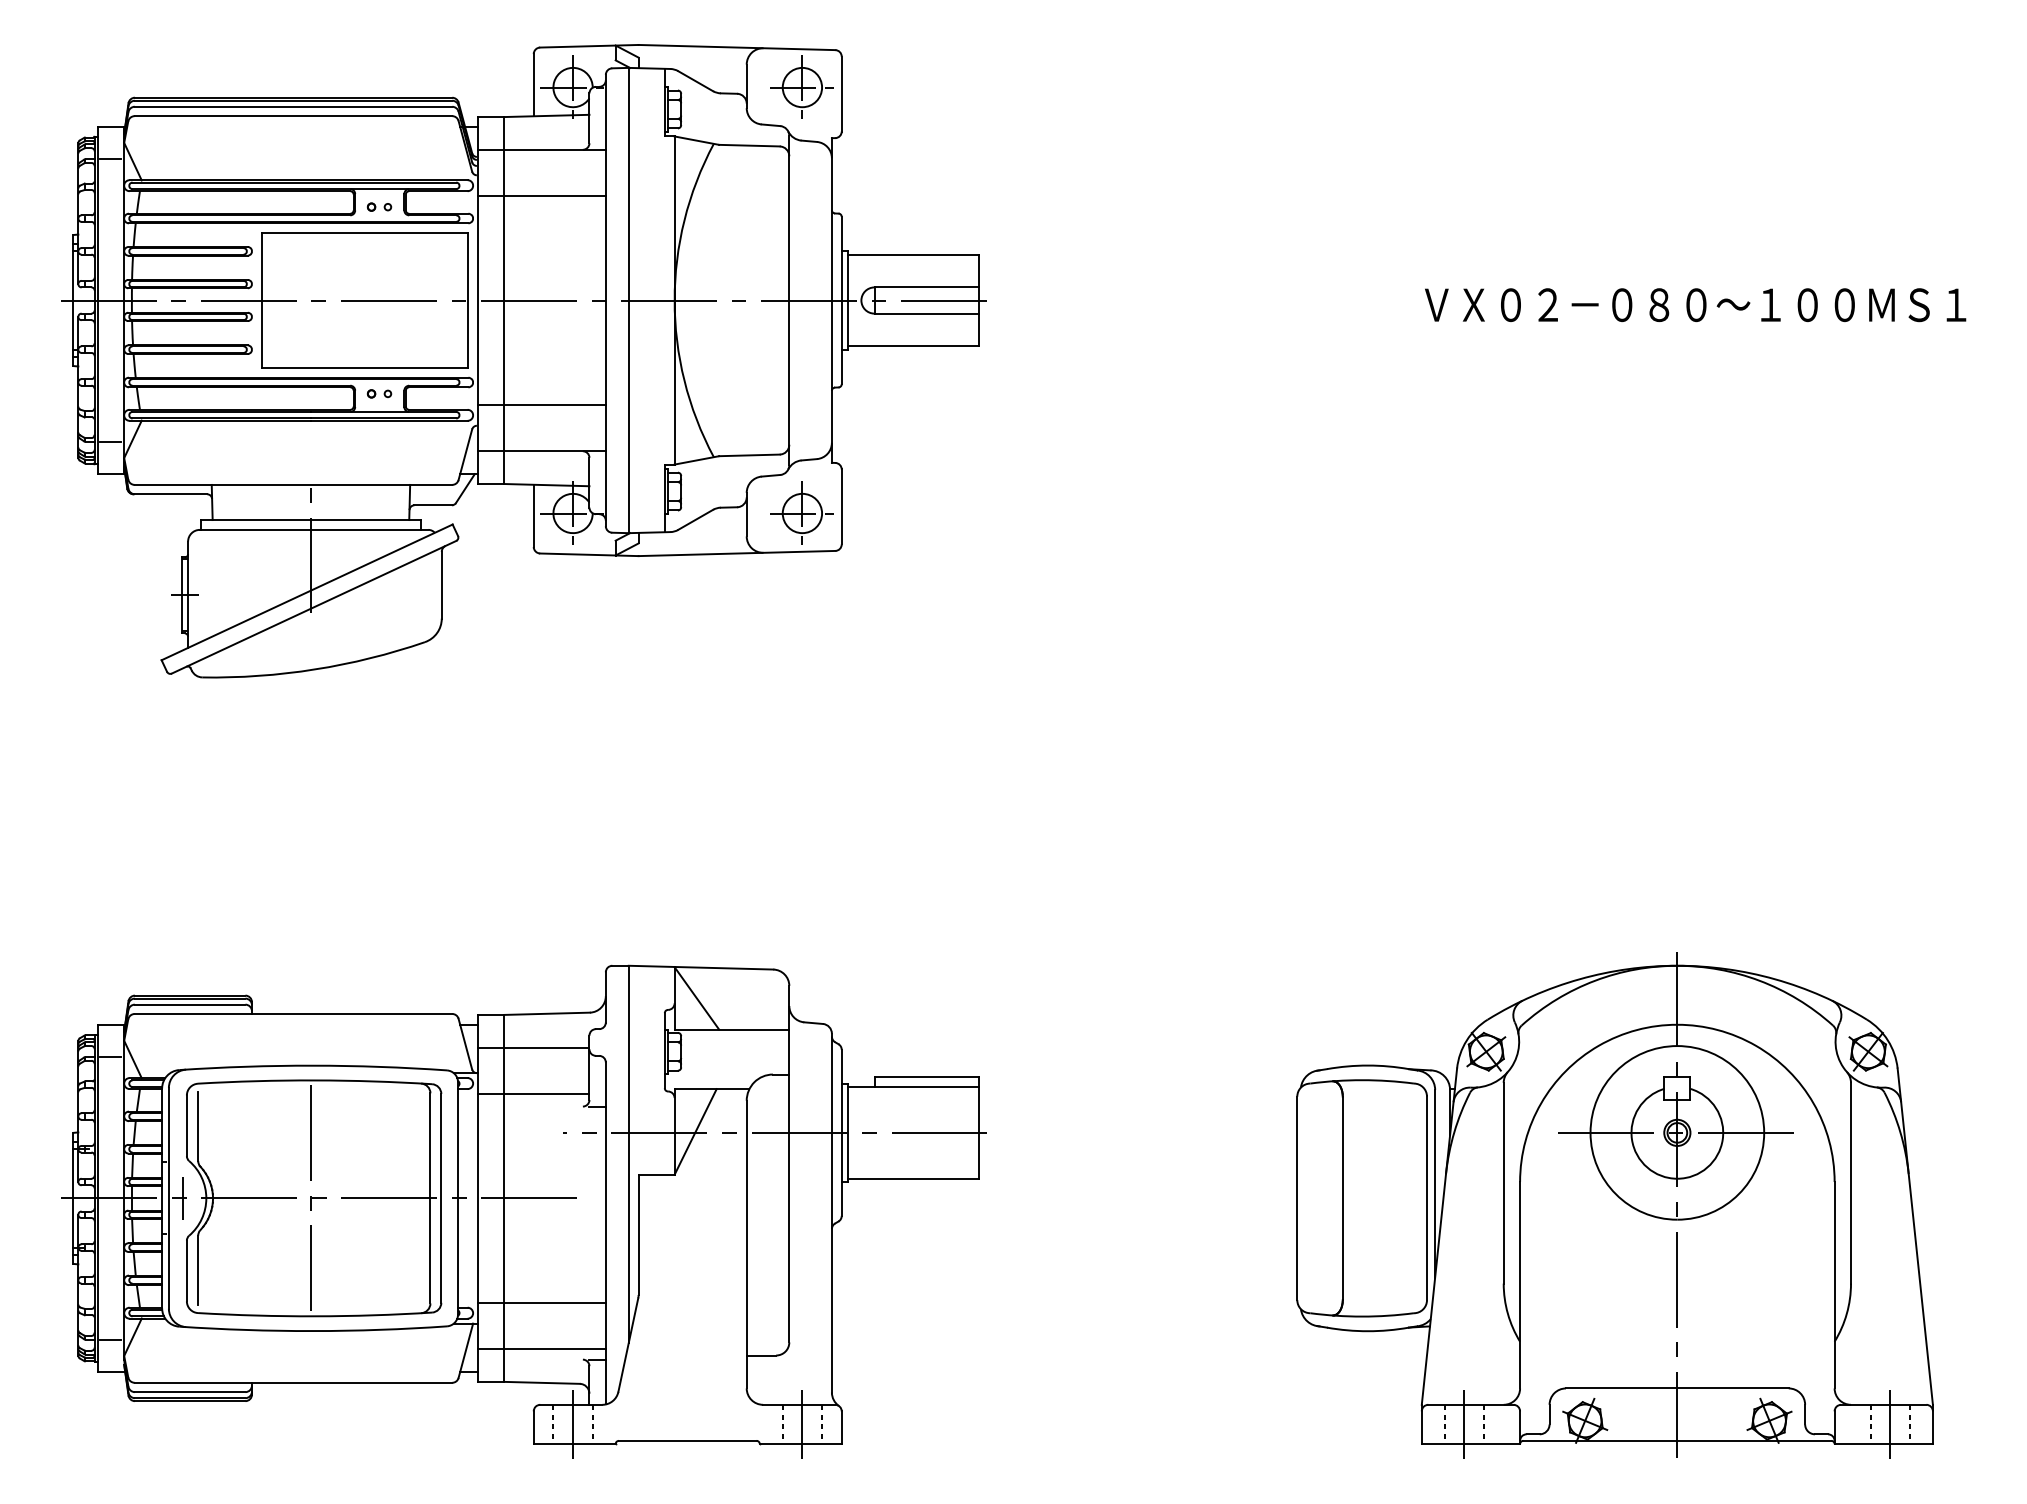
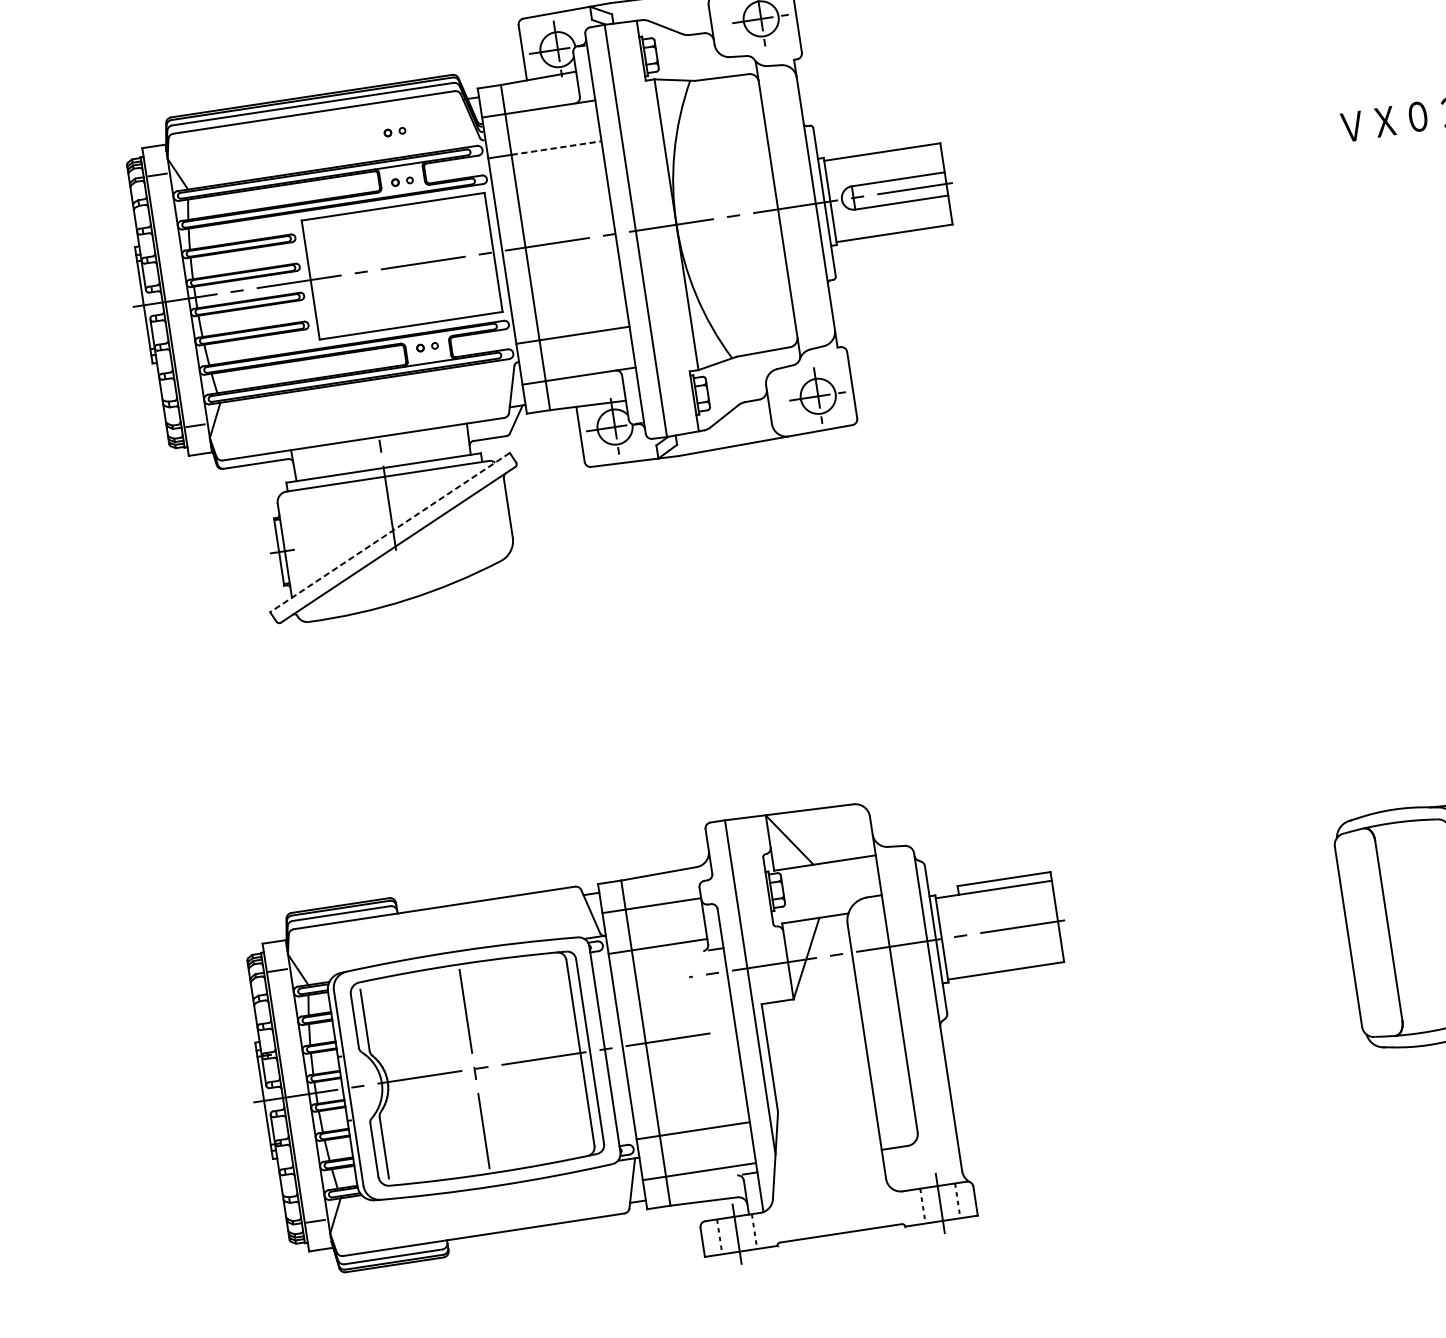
part: (379, 150) -> (394, 131), added
line: (555, 195) -> (556, 147), solid -> dashed
line: (307, 592) -> (390, 532), solid -> dashed
line: (183, 1198) -> (361, 1086), removed

